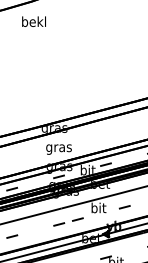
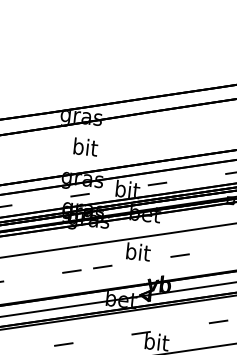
text: (58, 147) -> (84, 148), gras -> bit

